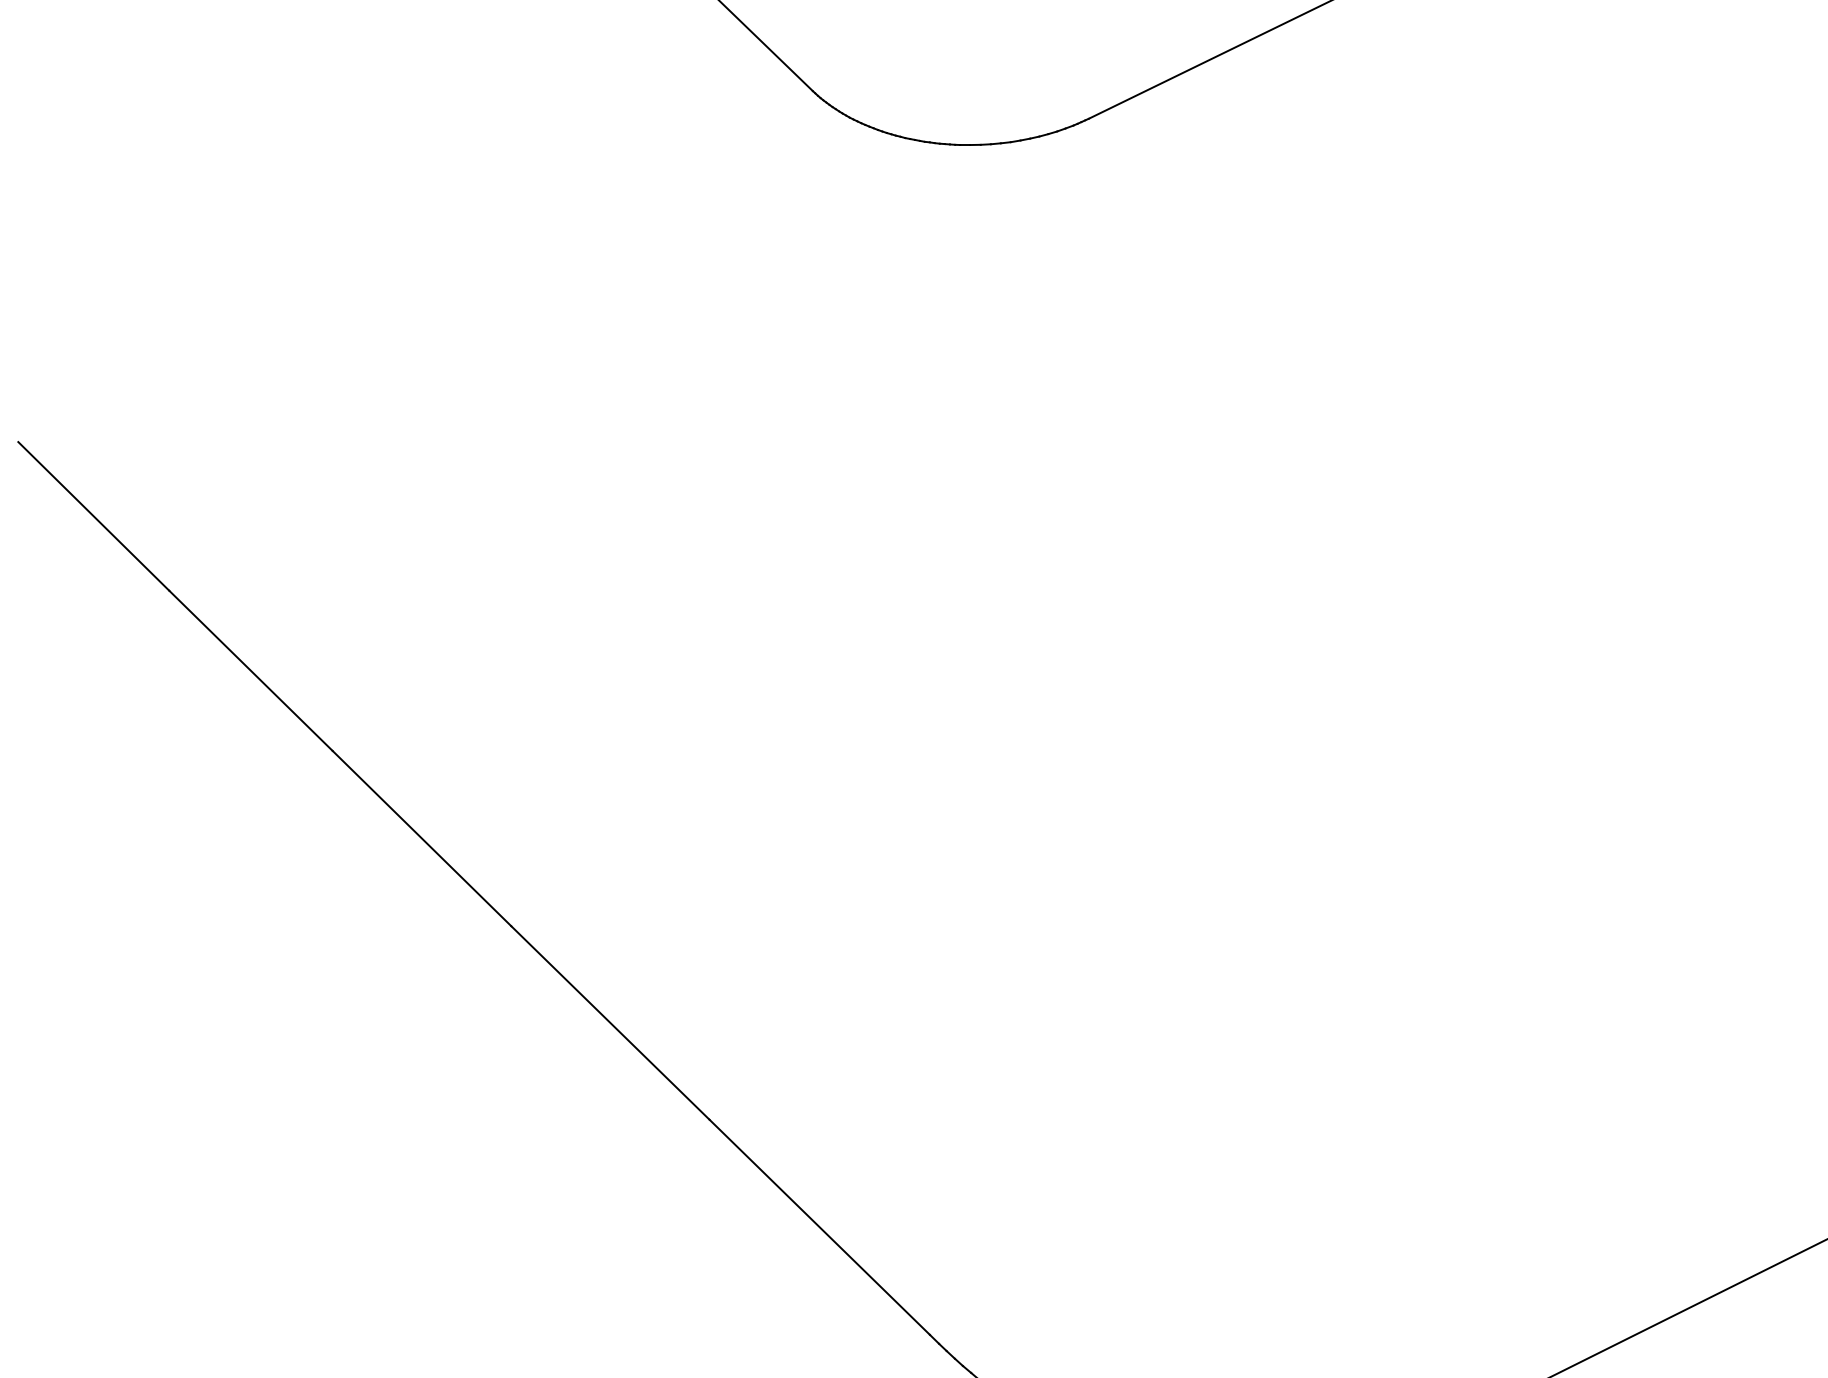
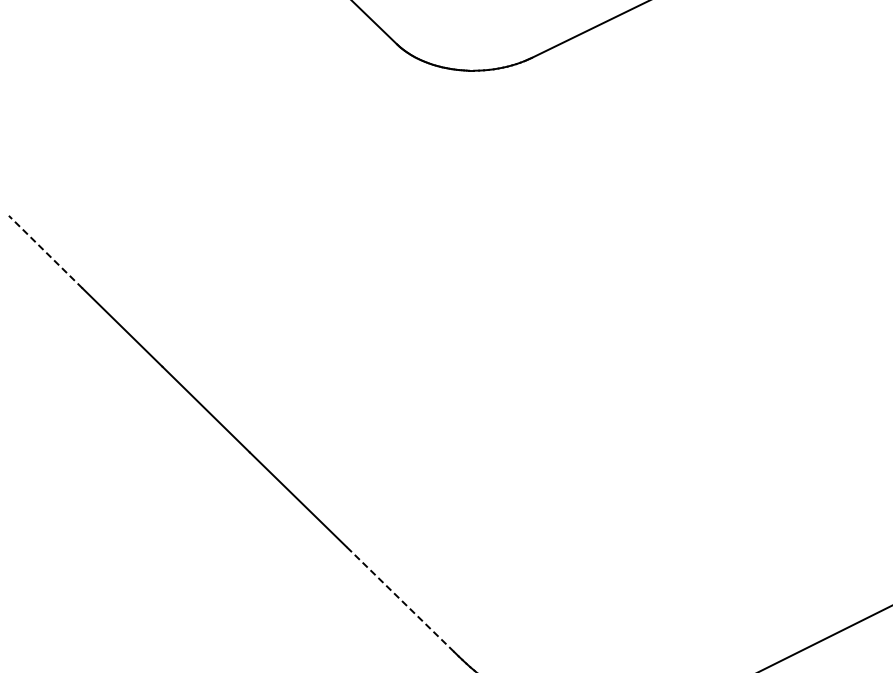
line: (93, 517) -> (45, 252), solid -> dashed
line: (819, 1227) -> (400, 599), solid -> dashed

